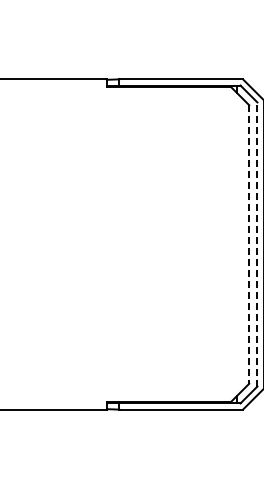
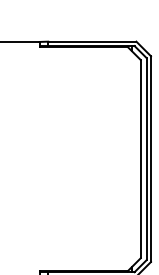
line: (249, 244) -> (140, 159), dashed -> solid
line: (257, 244) -> (146, 159), dashed -> solid

